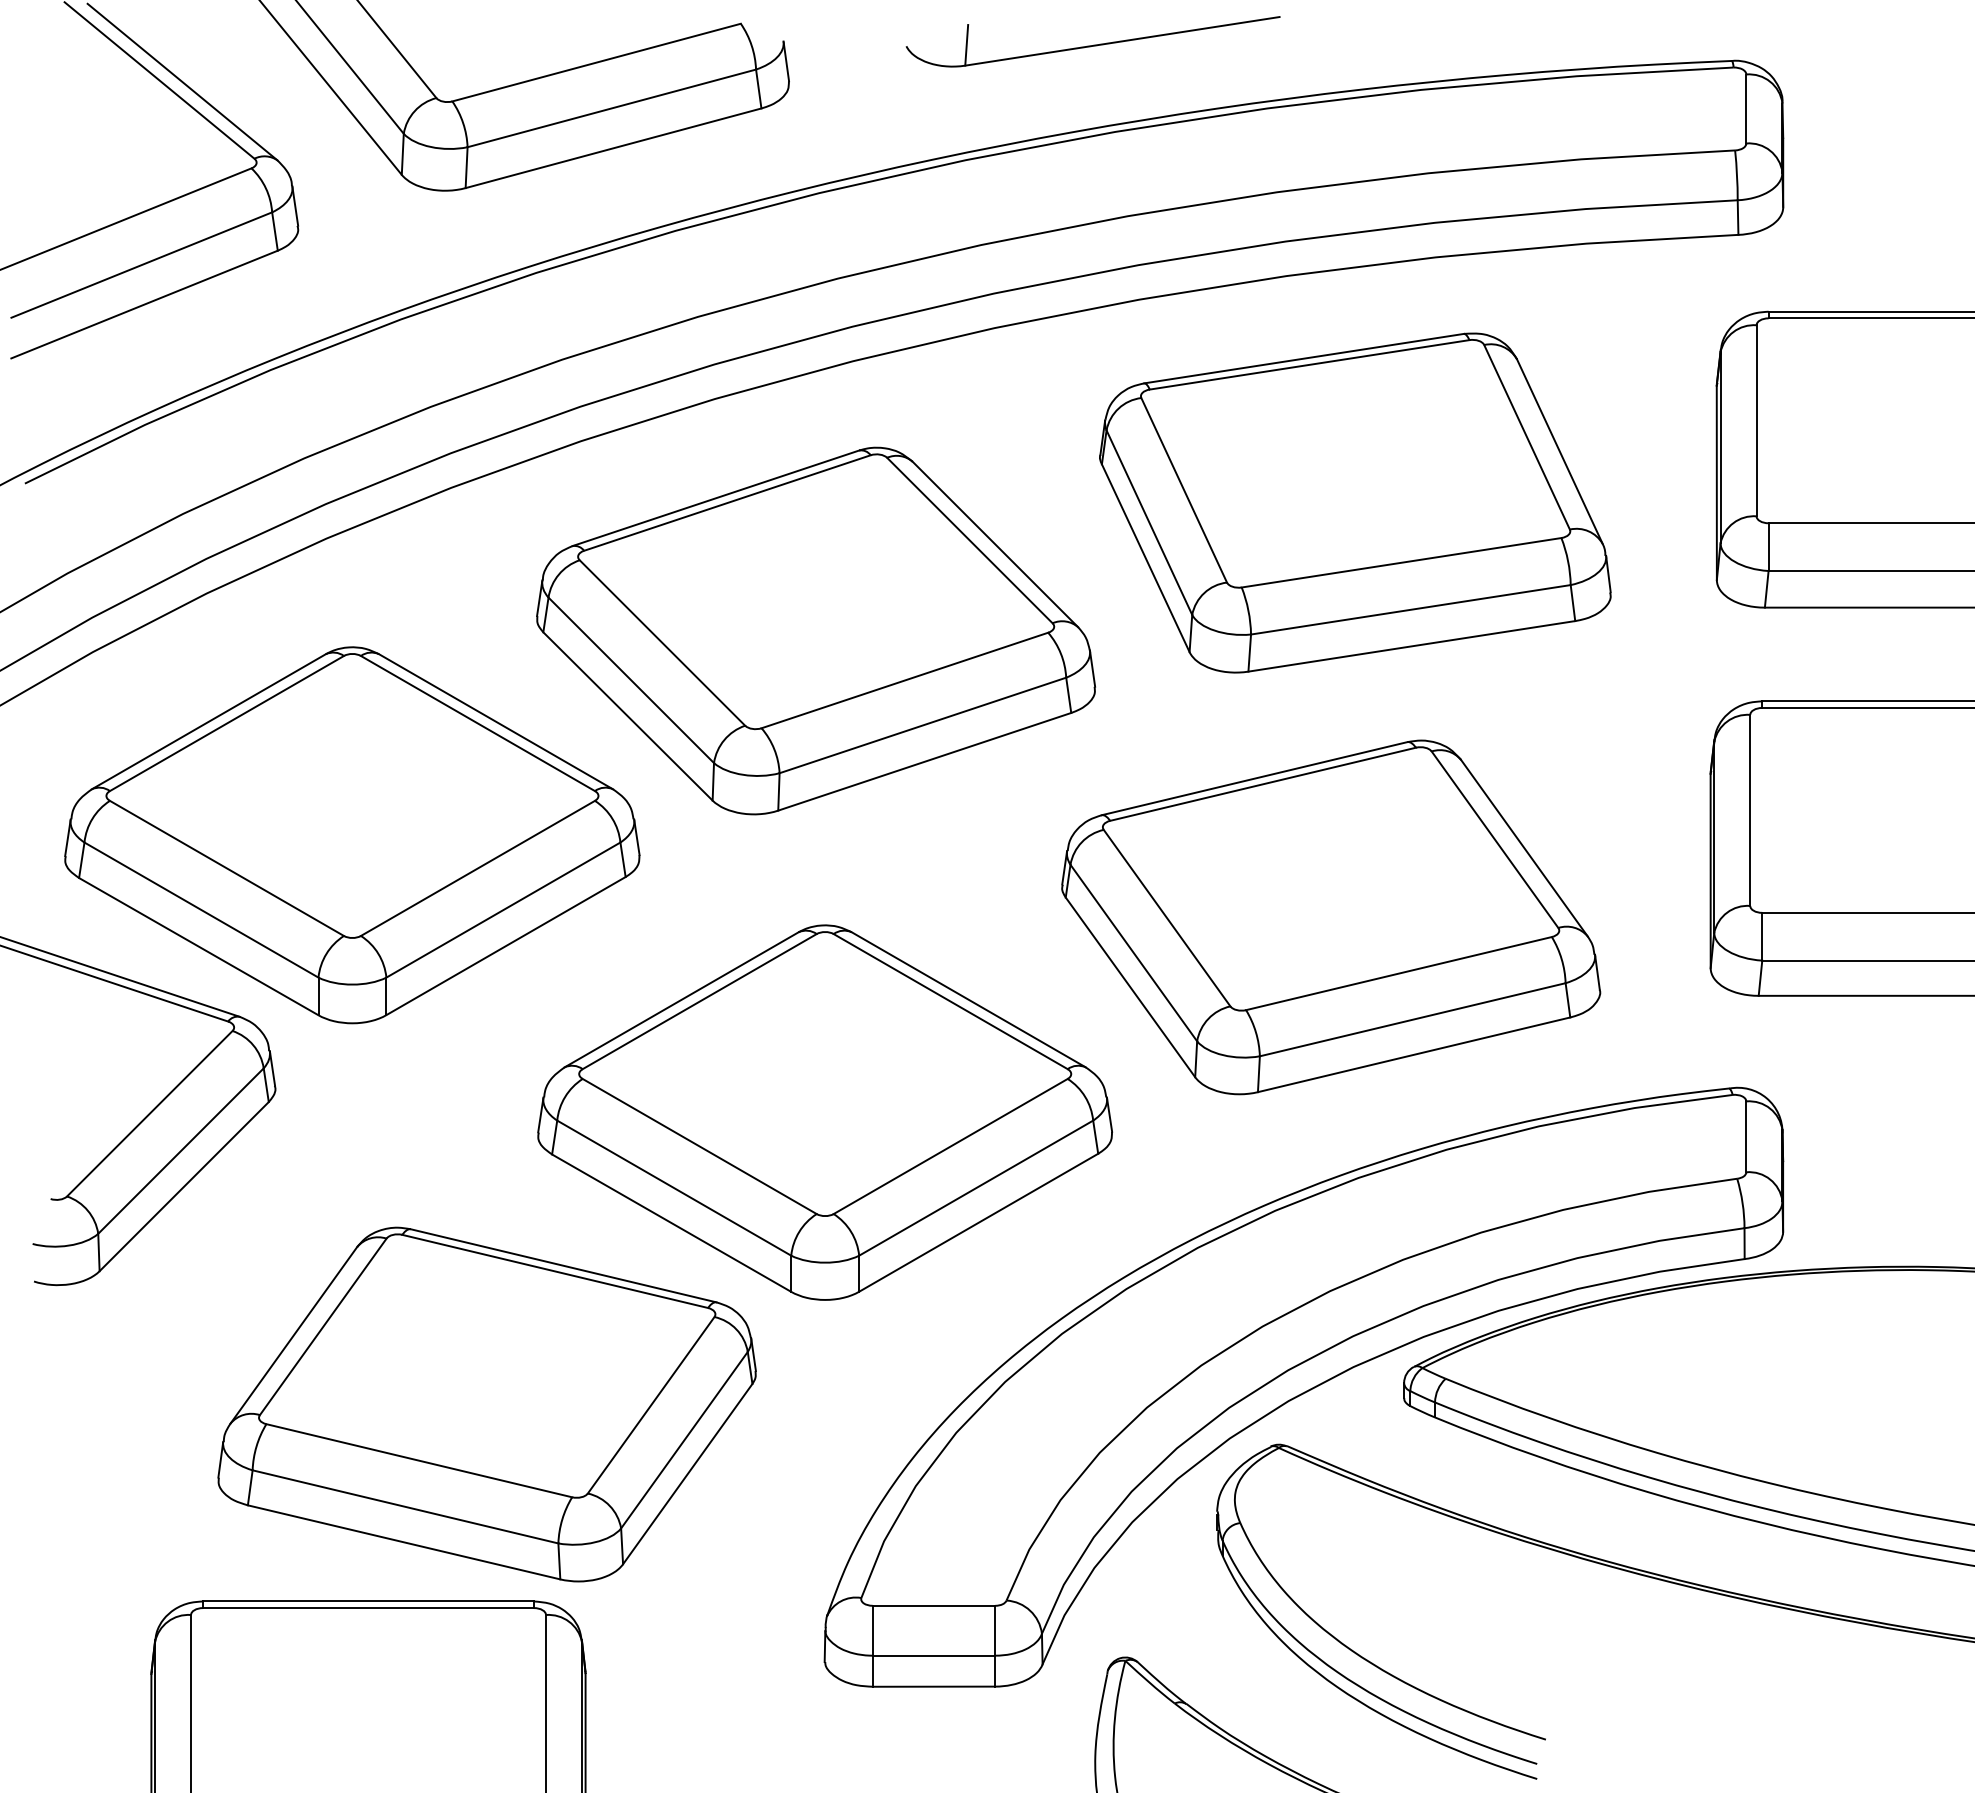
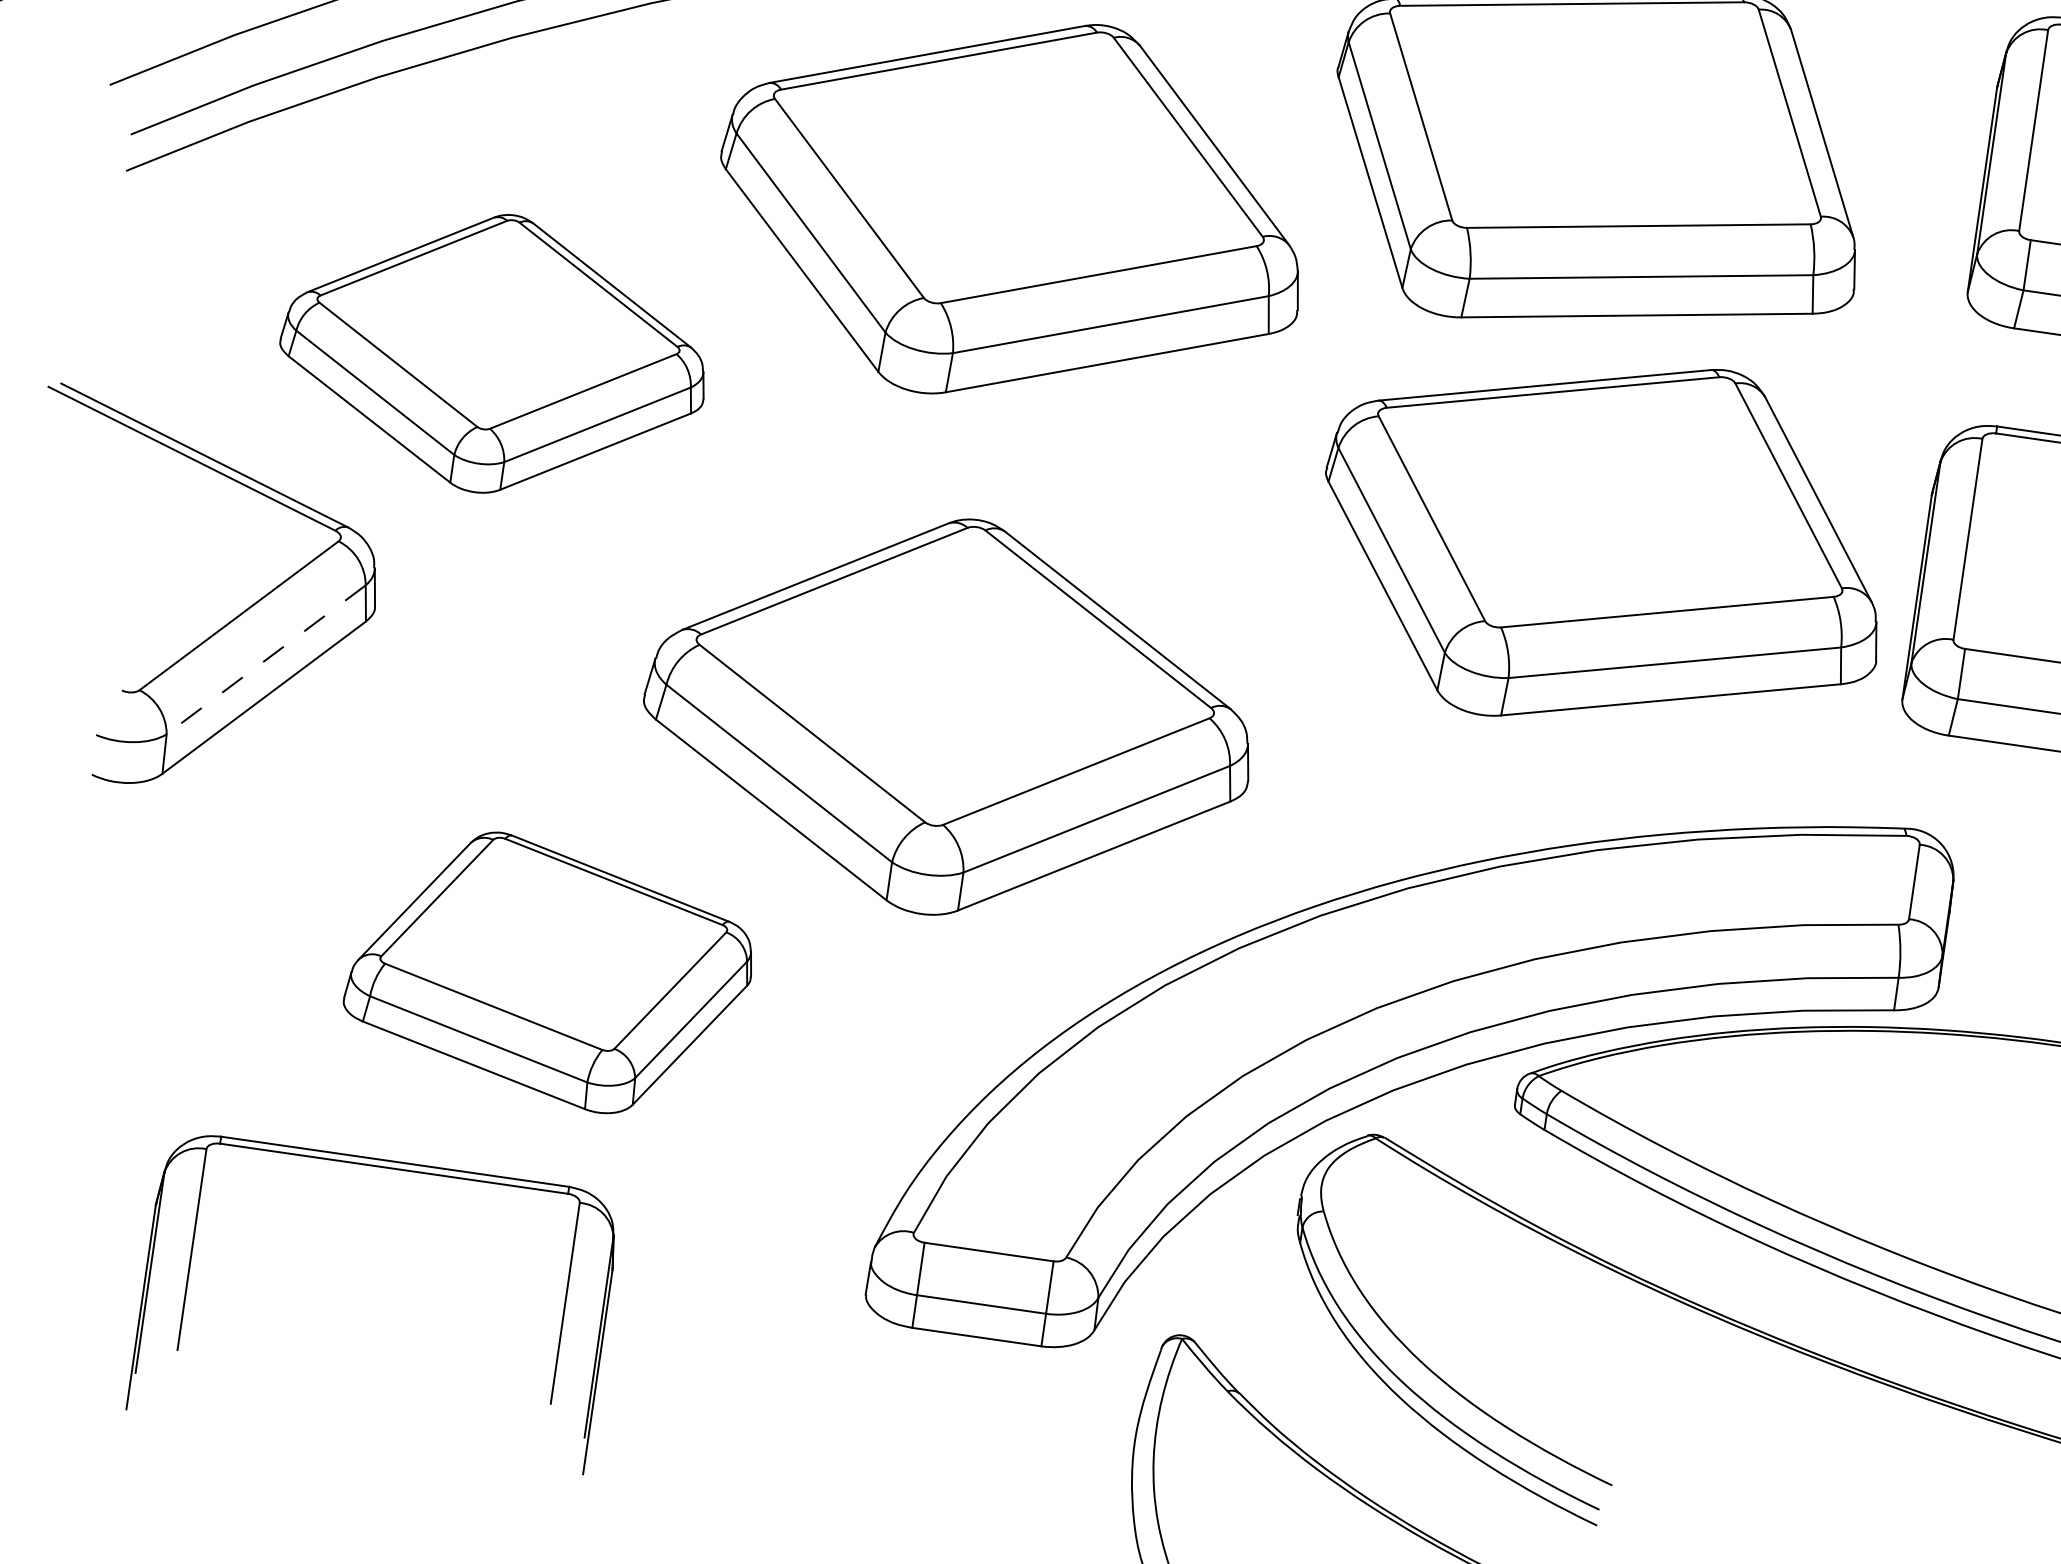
part: (352, 835) -> (494, 353), size x0.7
part: (1331, 917) -> (1604, 542), moved
line: (181, 1151) -> (266, 660), solid -> dashed
part: (486, 1404) -> (549, 972), size x0.7

